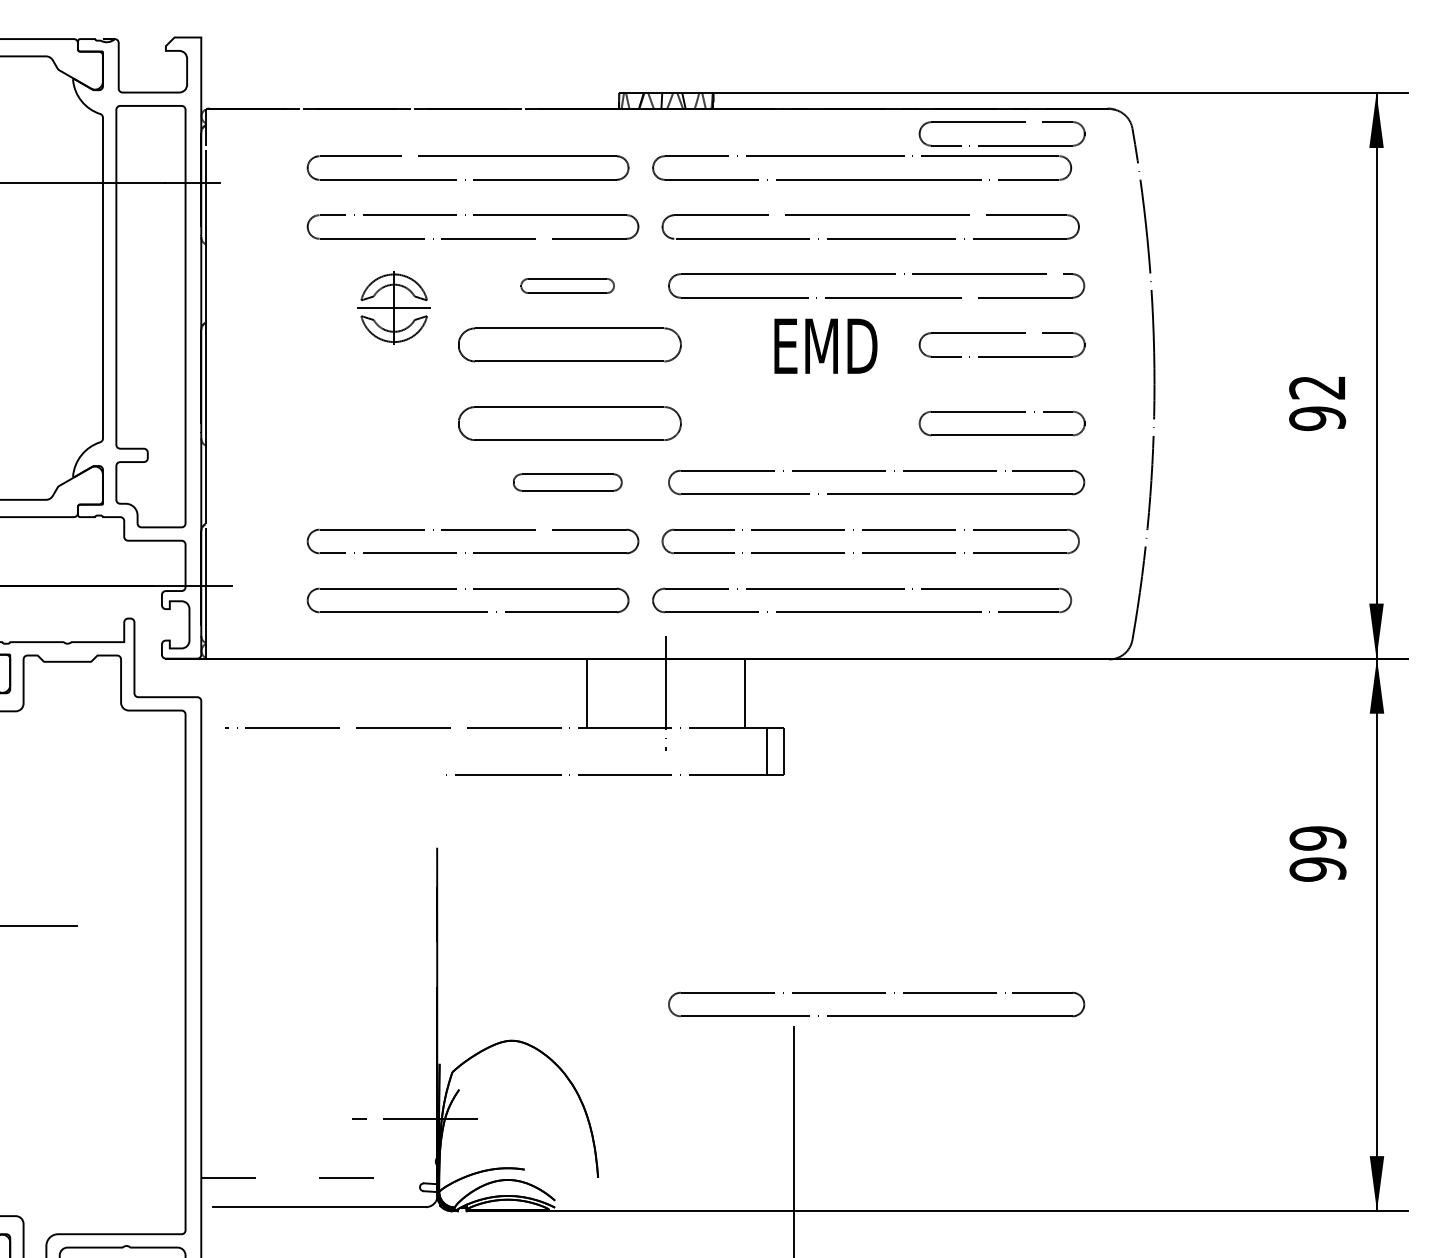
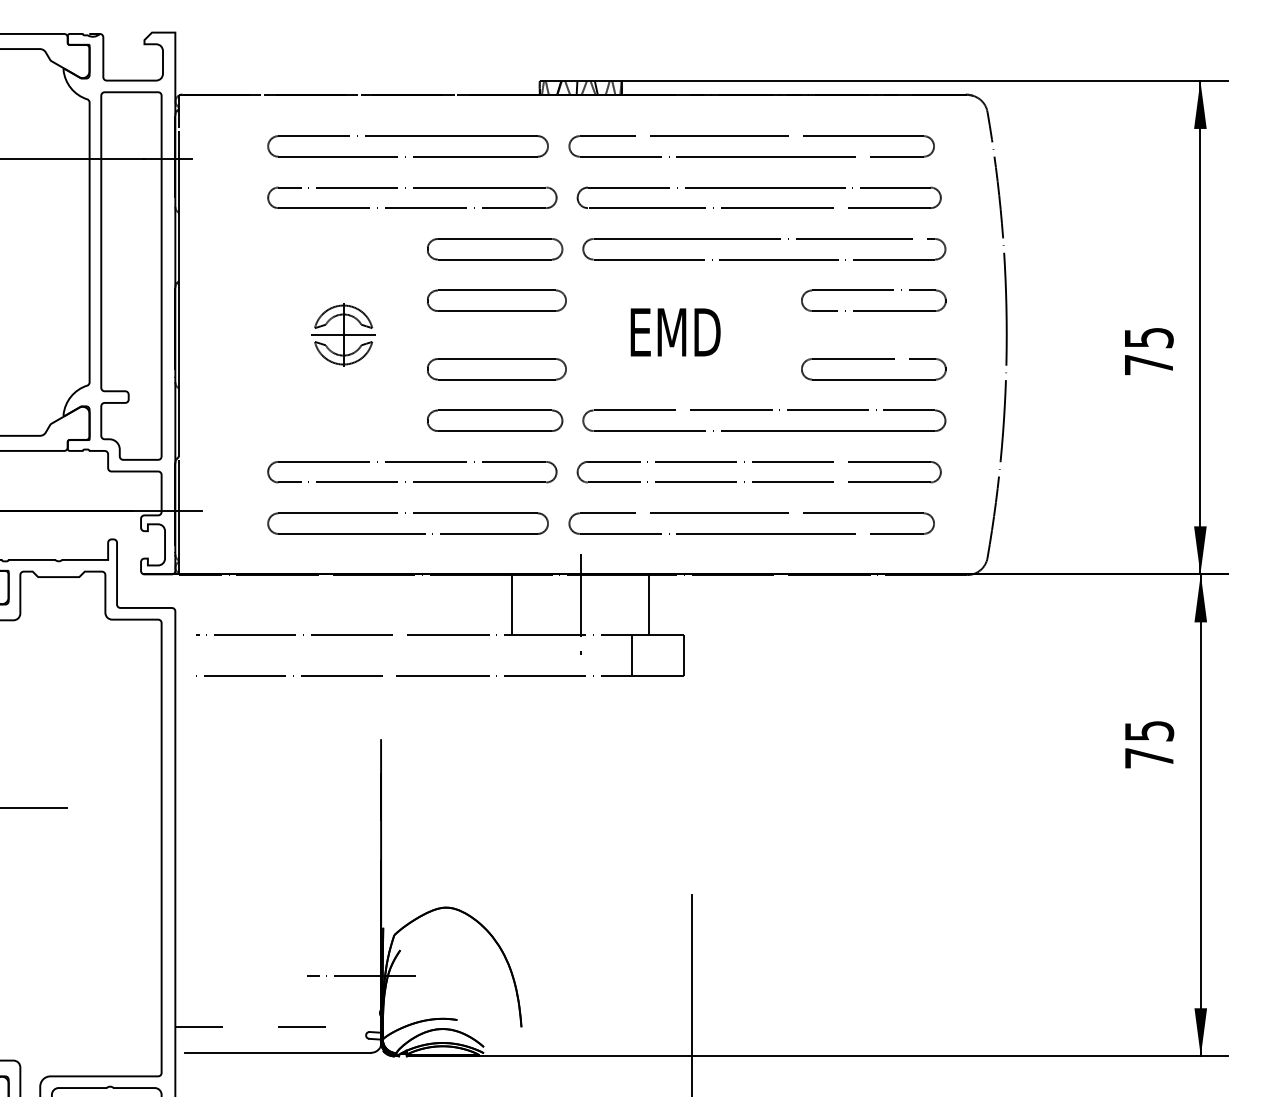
part: (1001, 122) -> (873, 106), removed
part: (567, 285) -> (494, 248), size x1.67
part: (393, 307) -> (342, 334), moved
part: (569, 344) -> (496, 300), size x0.71
text: (825, 345) -> (675, 331), moved
text: (1317, 403) -> (1148, 351), 92 -> 75
part: (569, 423) -> (496, 369), size x0.71
part: (567, 482) -> (494, 420), size x1.43
line: (766, 750) -> (631, 654), moved
line: (331, 774) -> (288, 675), added
text: (1317, 853) -> (1148, 744), 99 -> 75
part: (876, 993) -> (764, 866), removed

